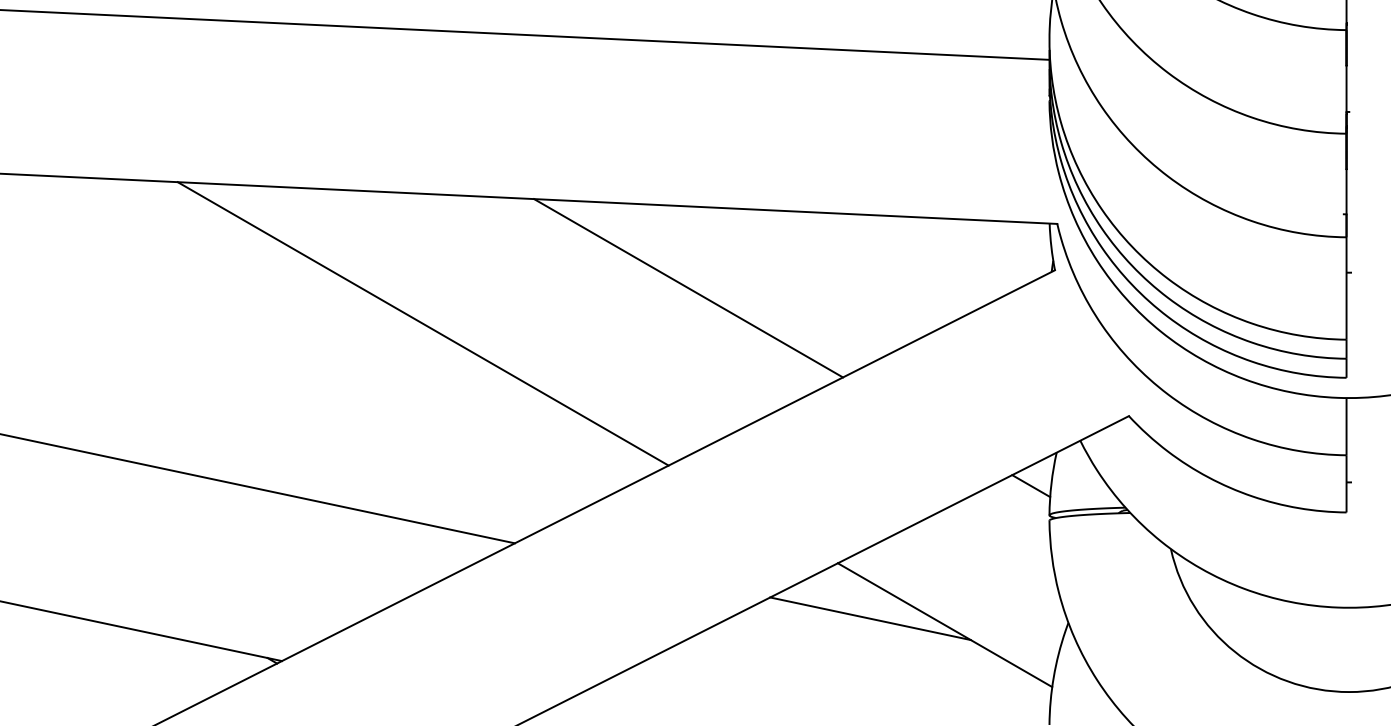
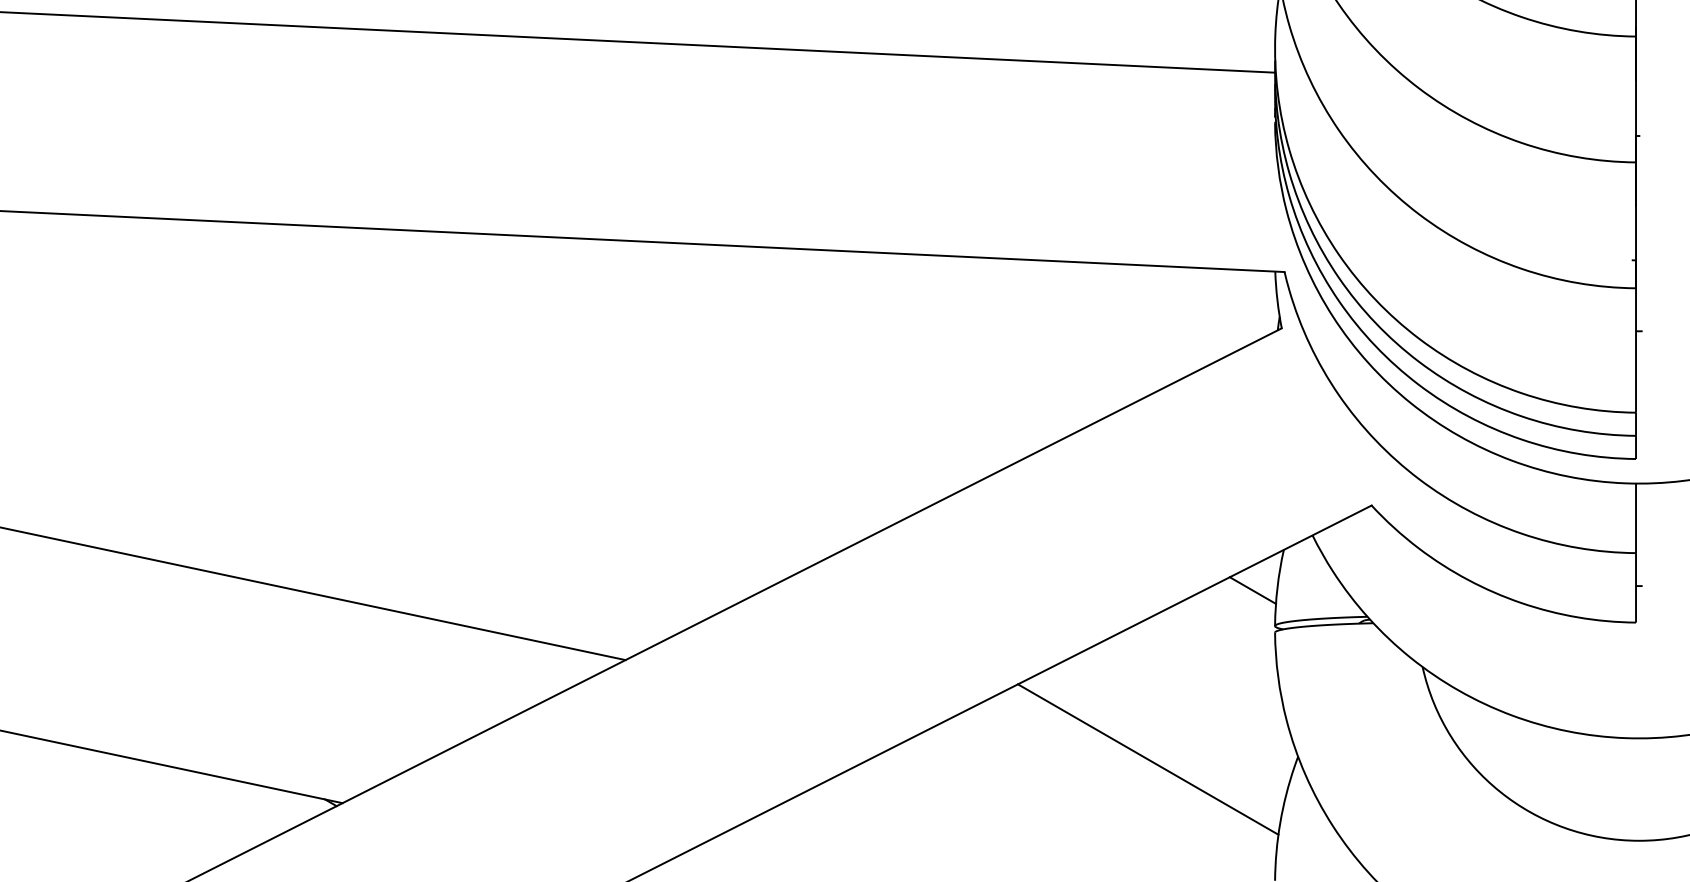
line: (688, 288) -> (836, 350), removed
line: (422, 323) -> (513, 393), removed
line: (870, 618) -> (1057, 751), removed

